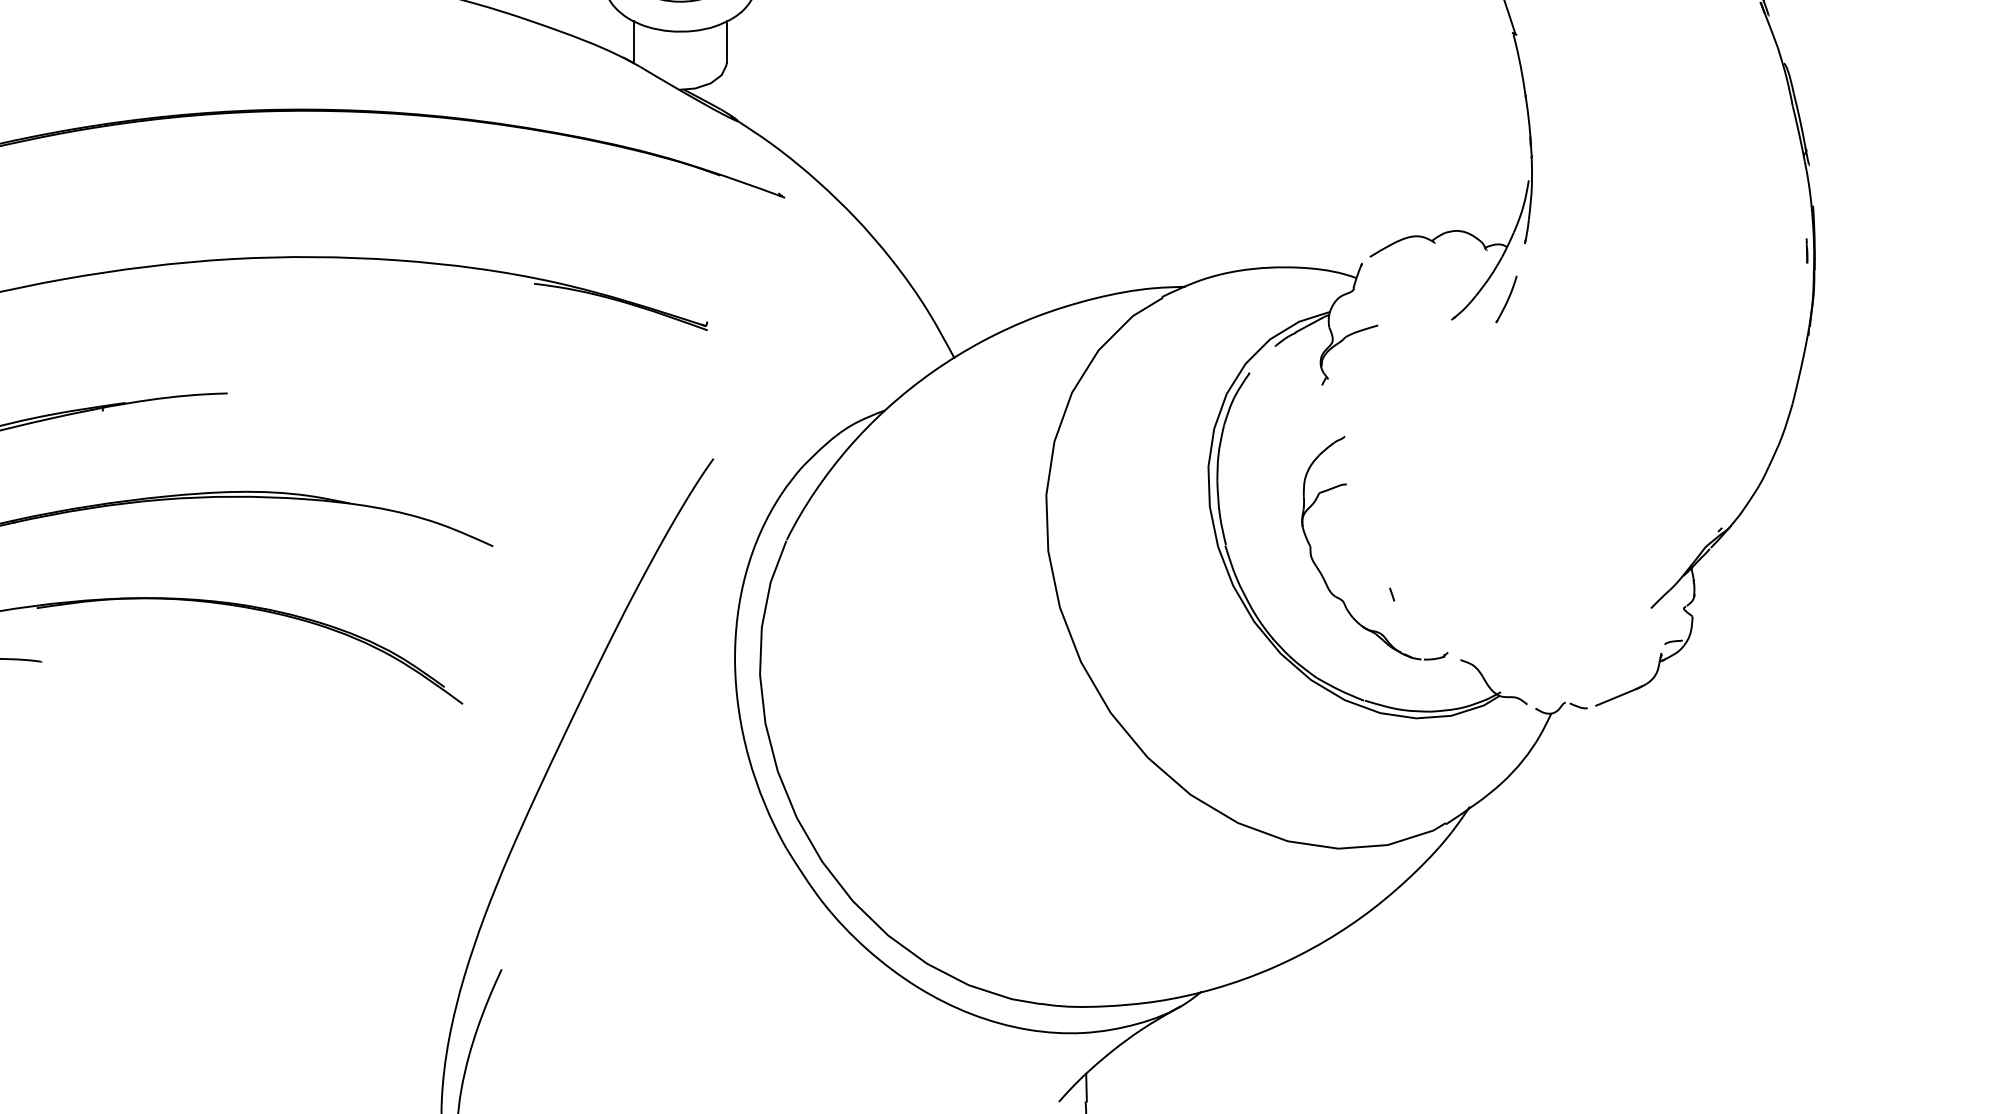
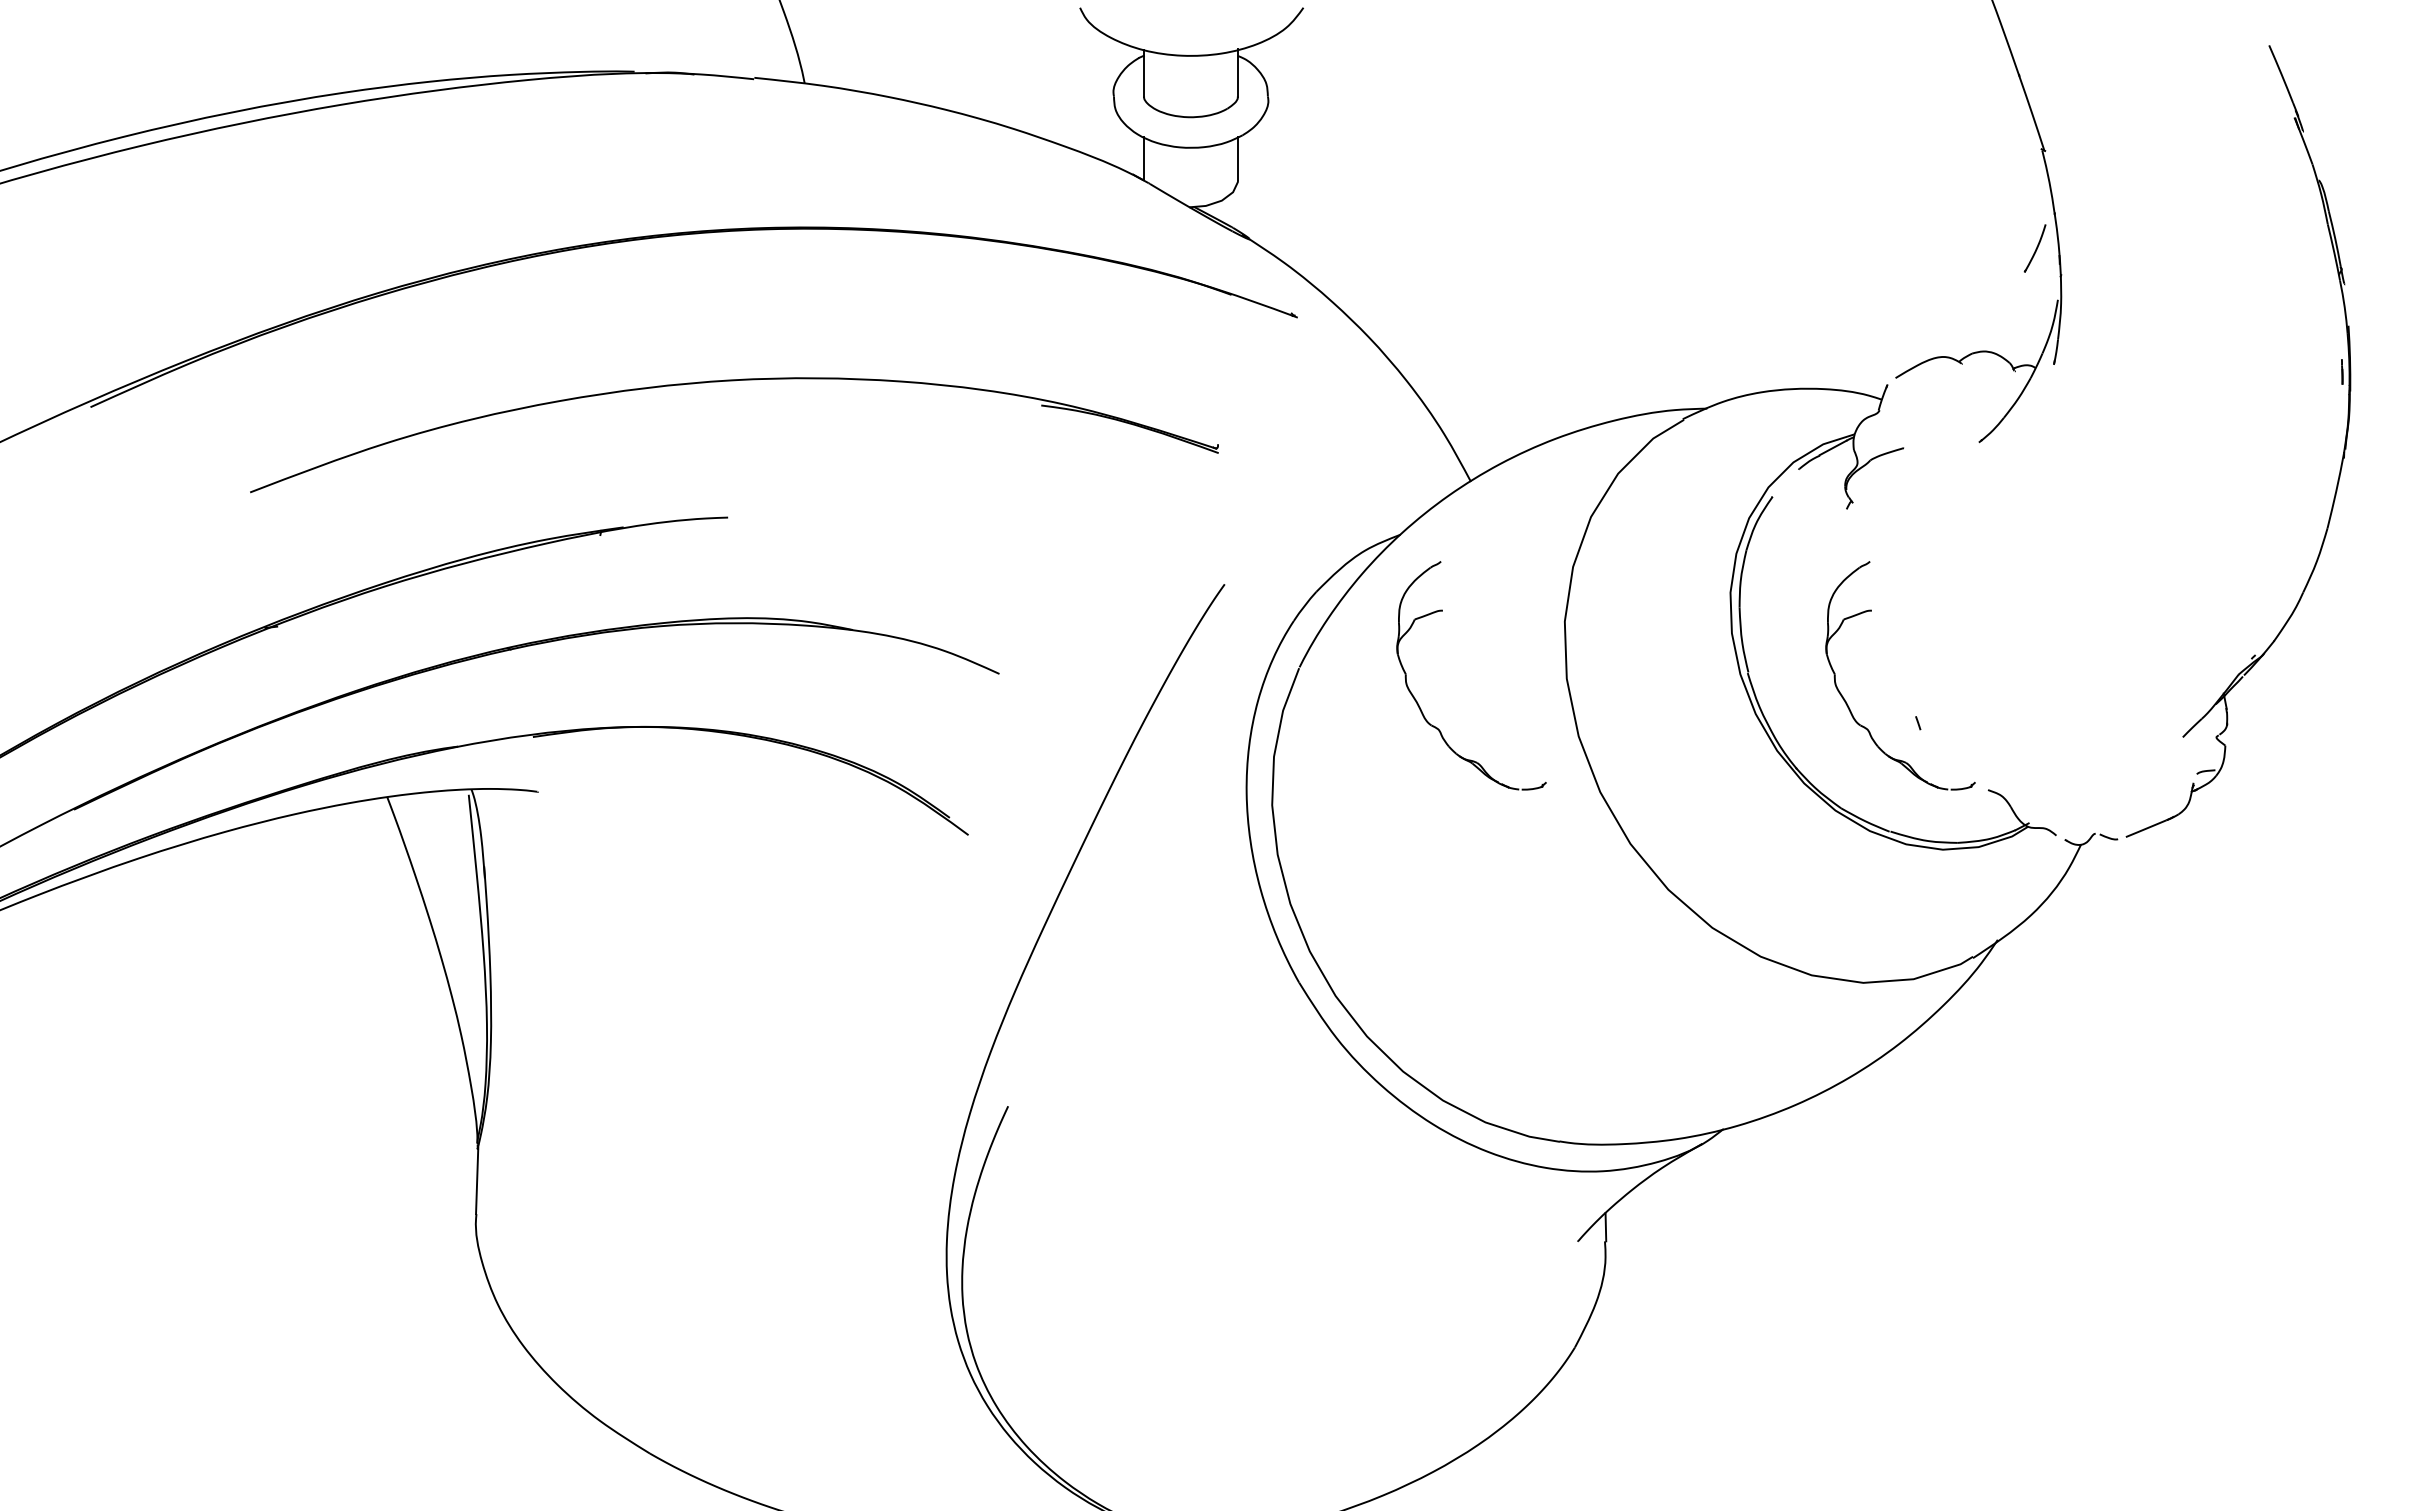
part: (1505, 299) -> (2034, 248), moved
part: (902, 573) -> (1417, 701), added

